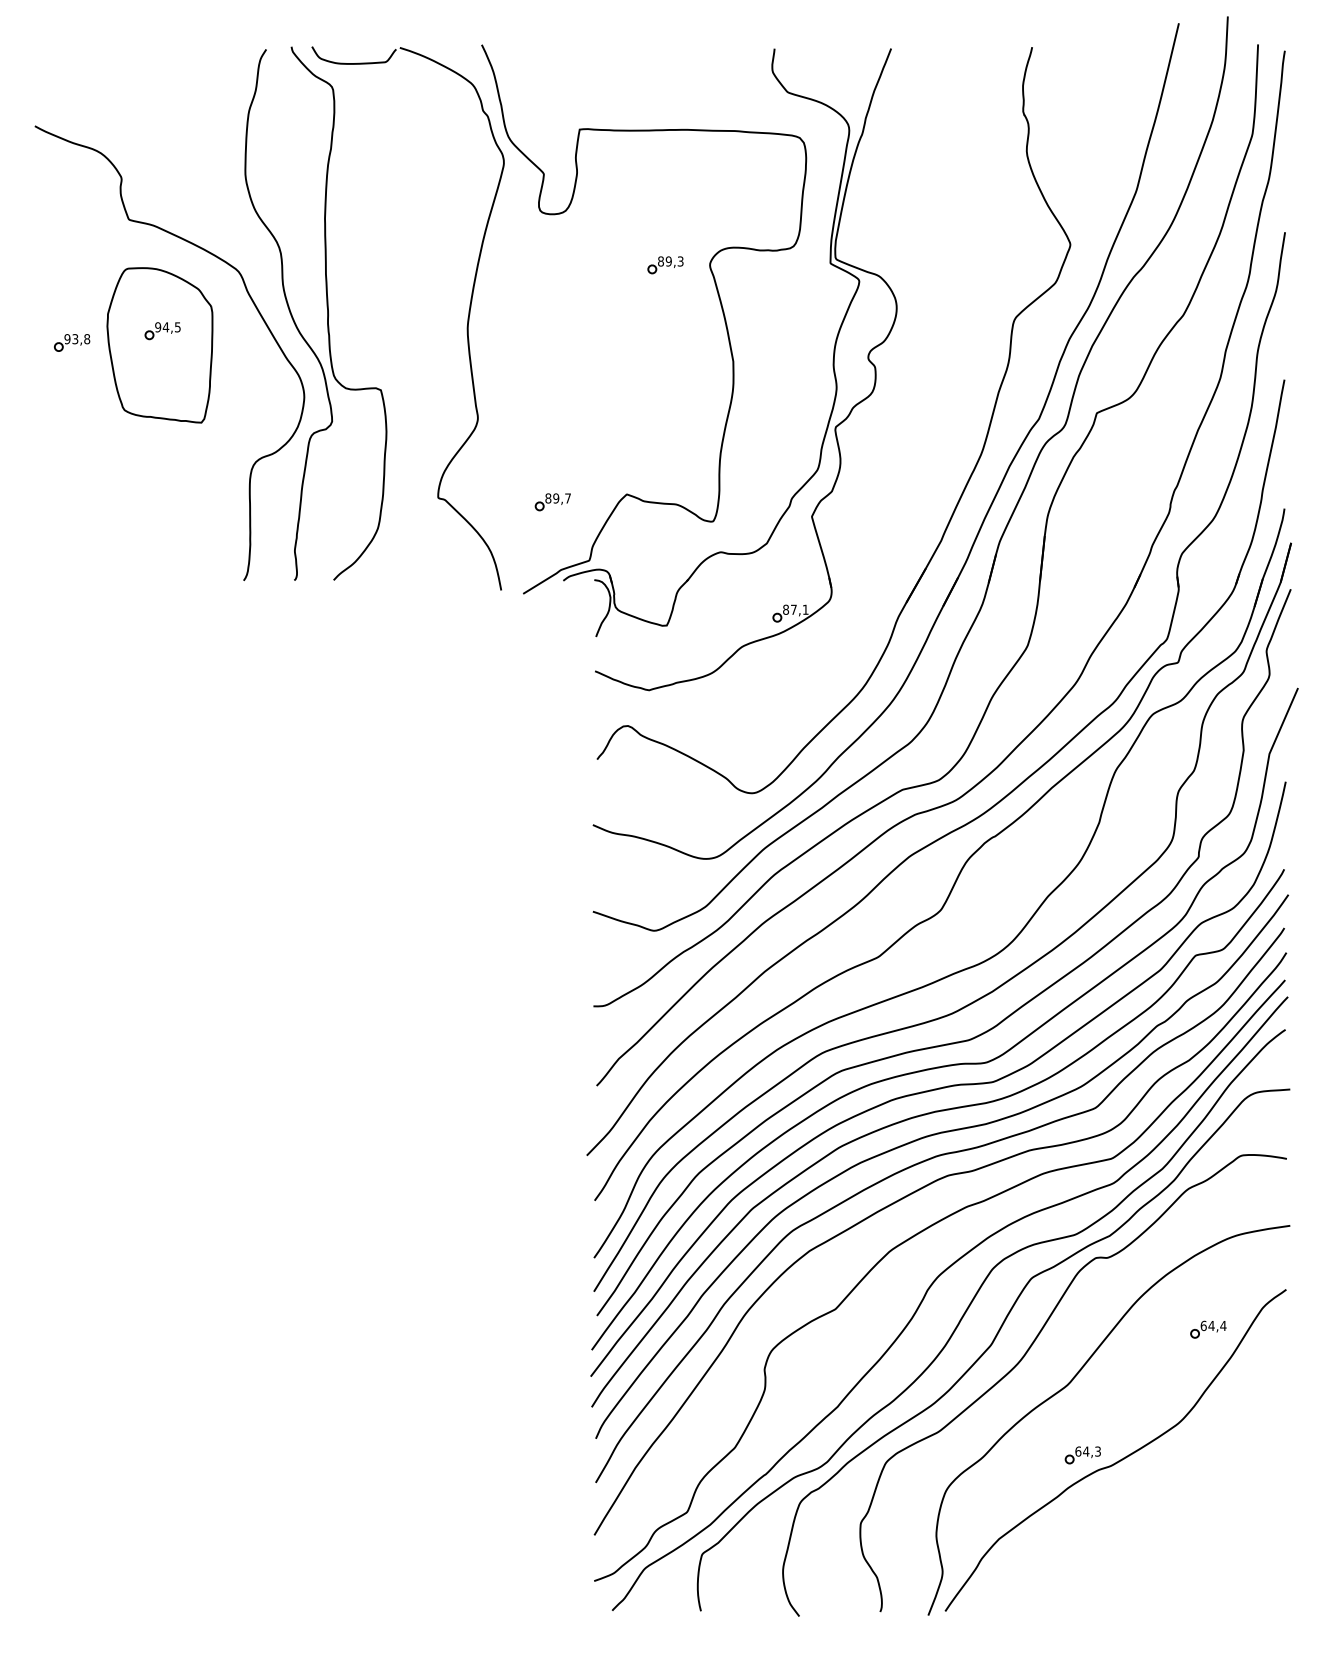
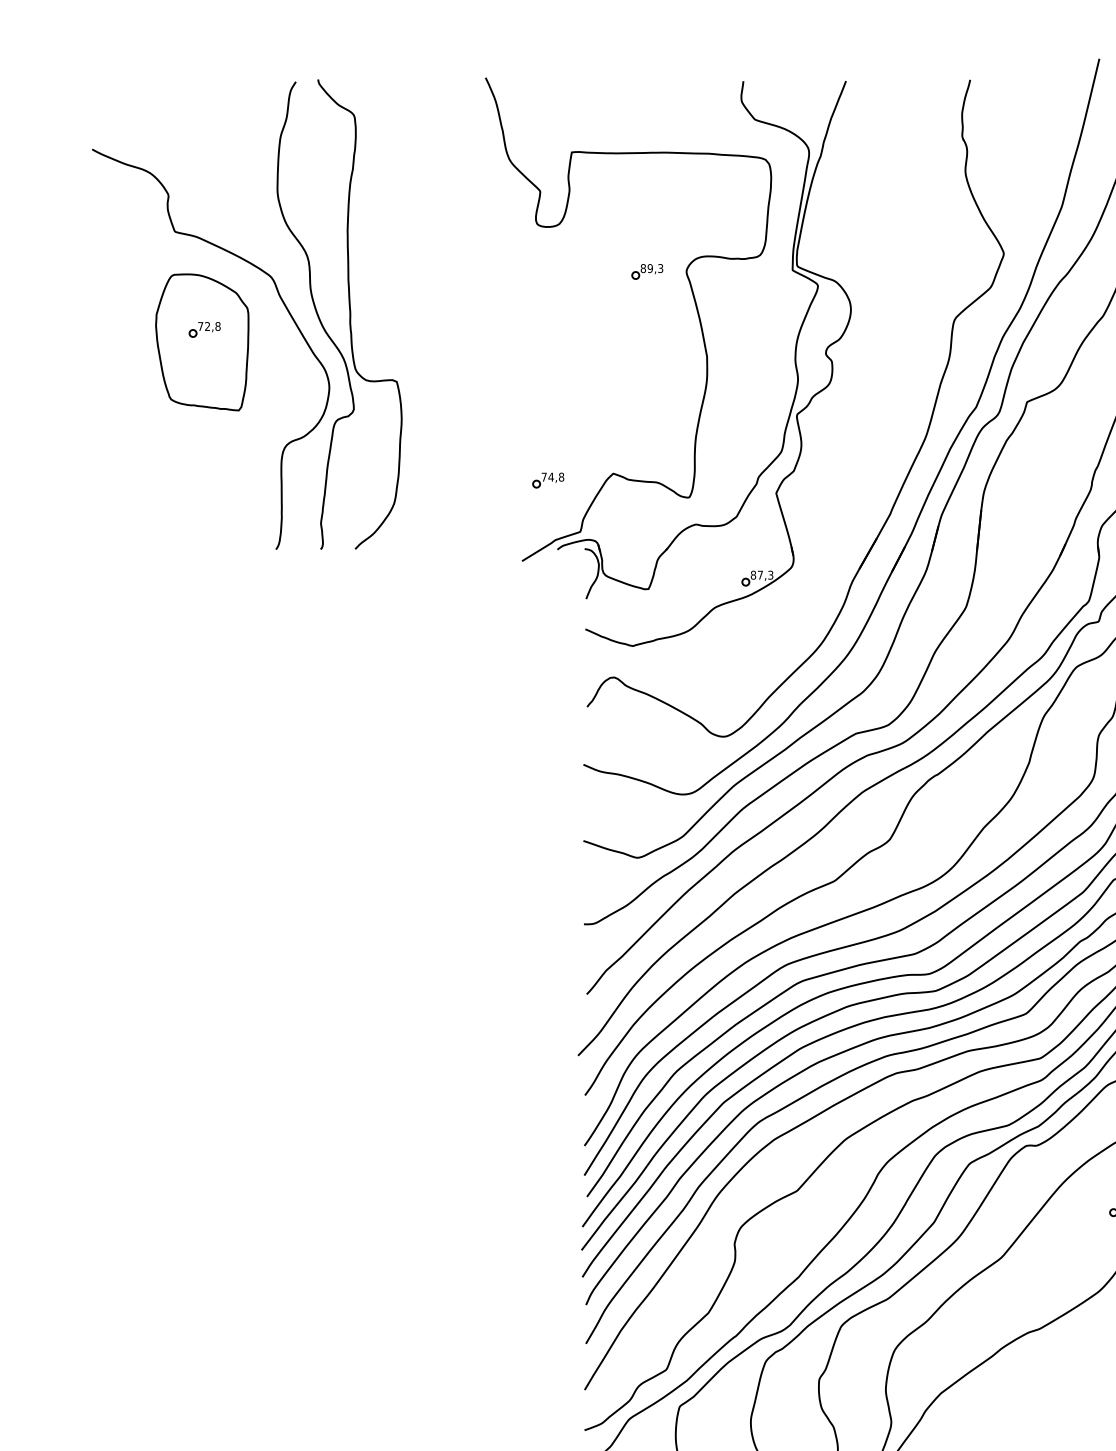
part: (466, 326) -> (472, 325), removed
text: (167, 327) -> (208, 326), 94,5 -> 72,8
part: (72, 342) -> (125, 339), removed
text: (558, 498) -> (553, 477), 89,7 -> 74,8
text: (805, 609) -> (770, 574), 87,1 -> 87,3
part: (1082, 1455) -> (1014, 1319), removed

